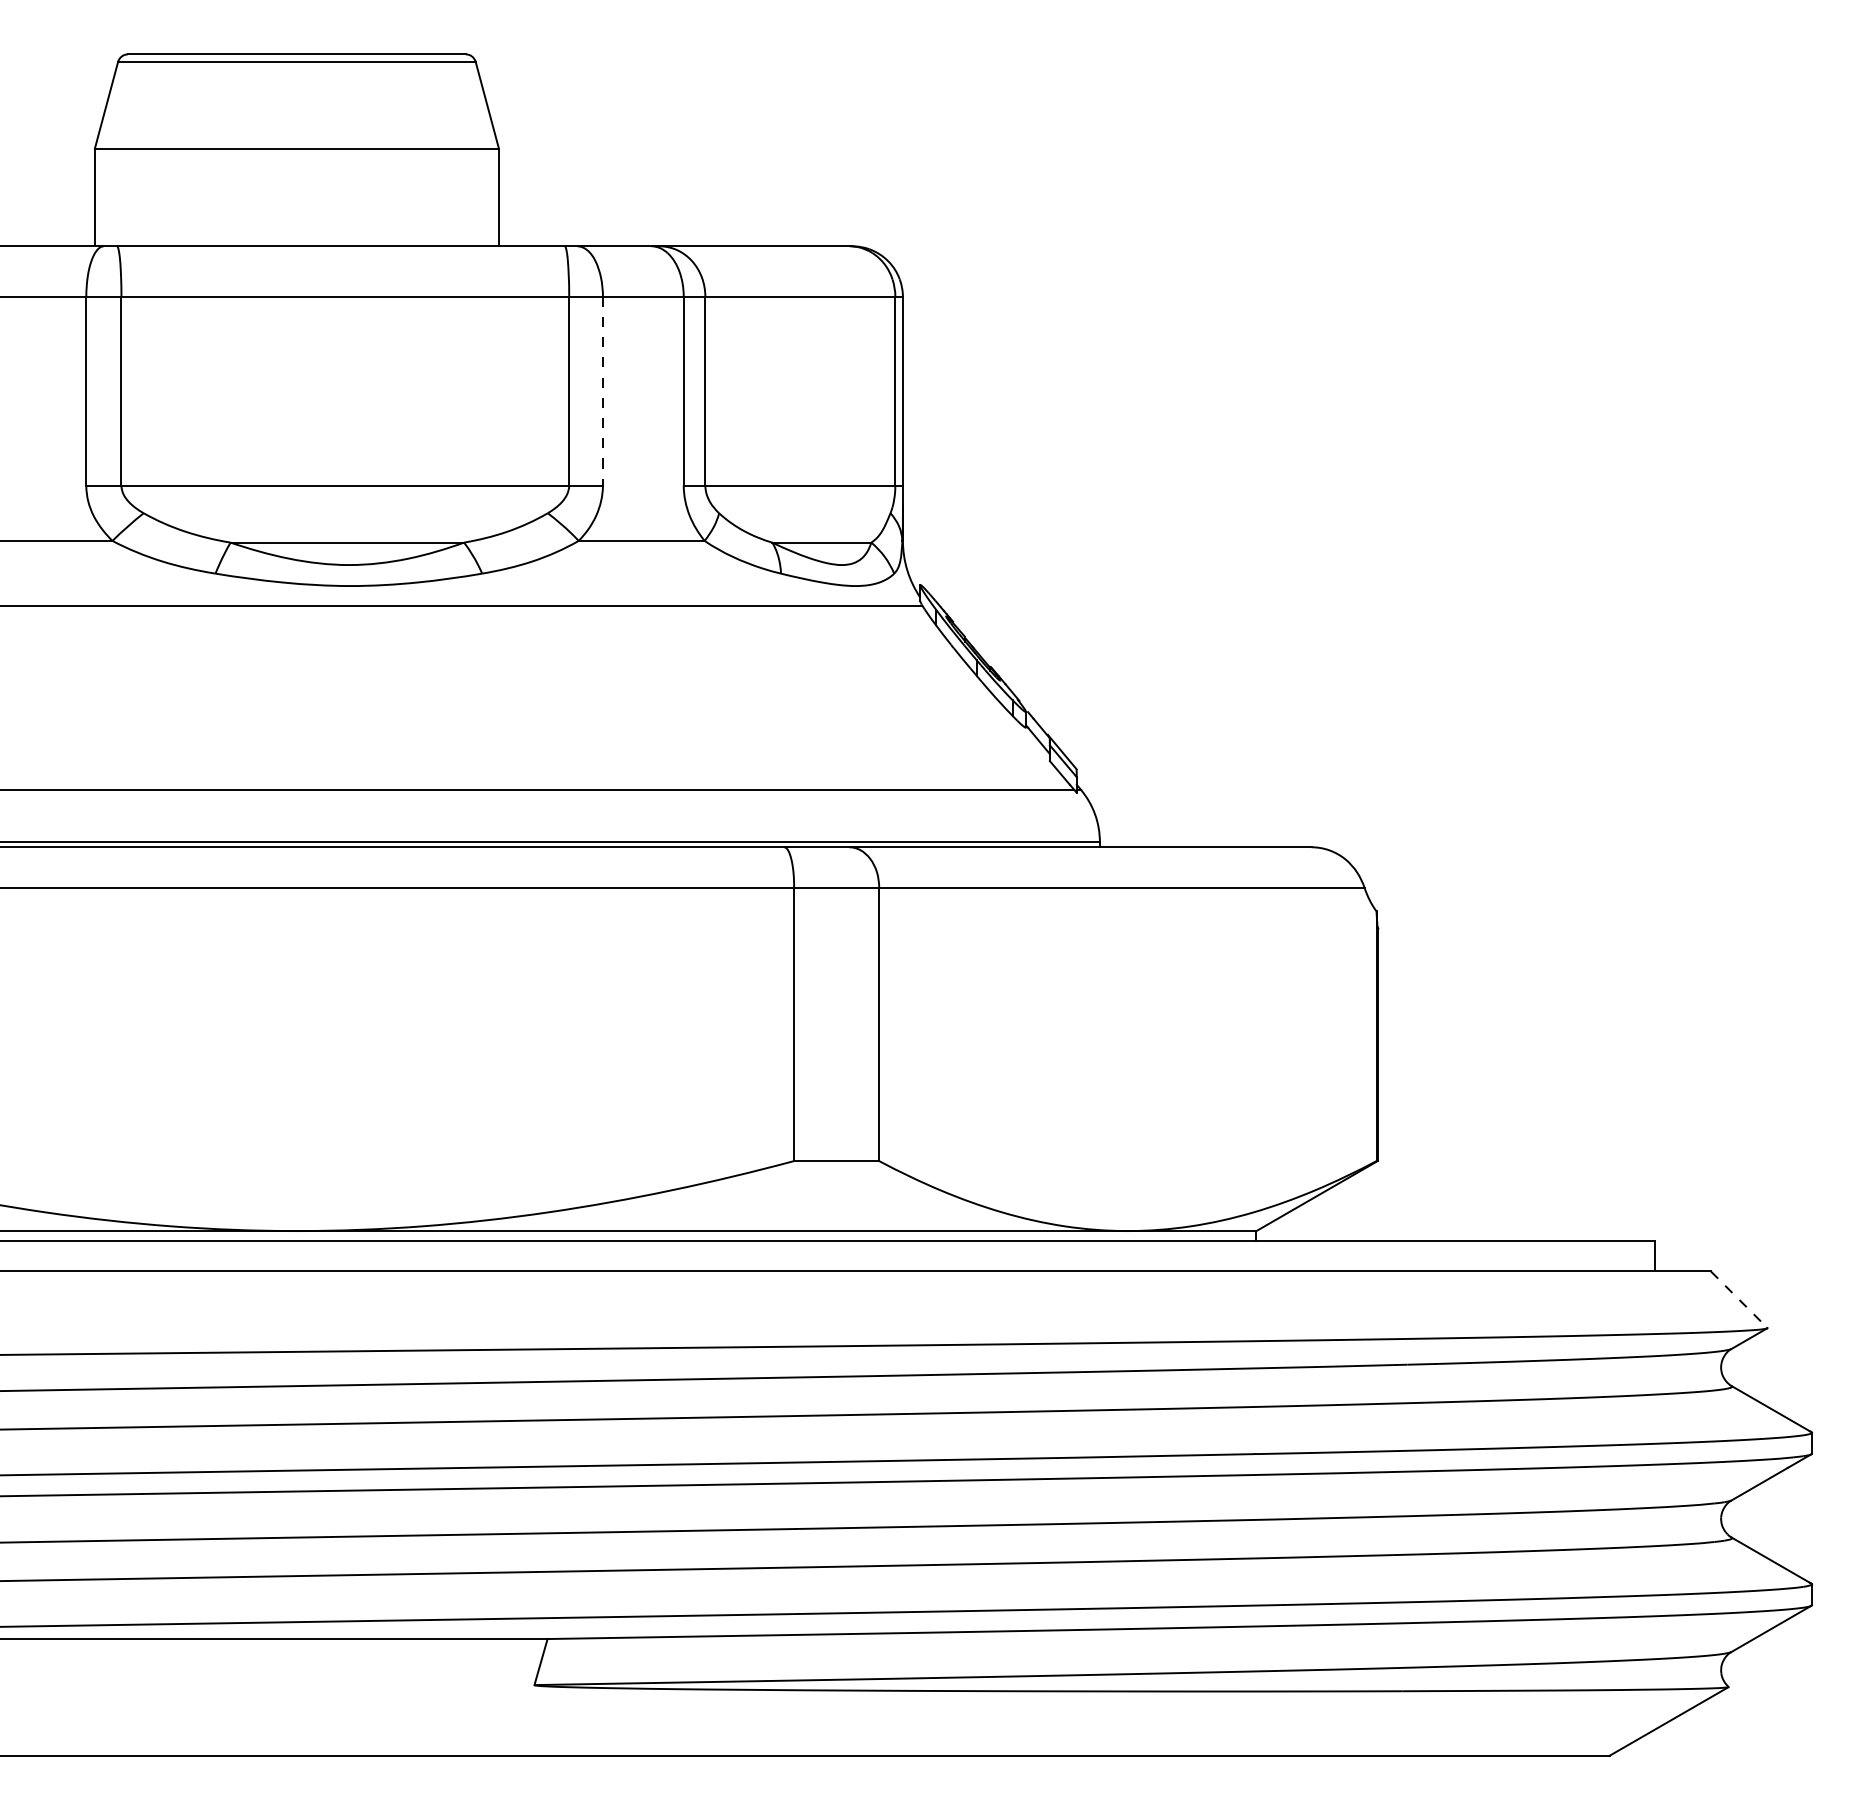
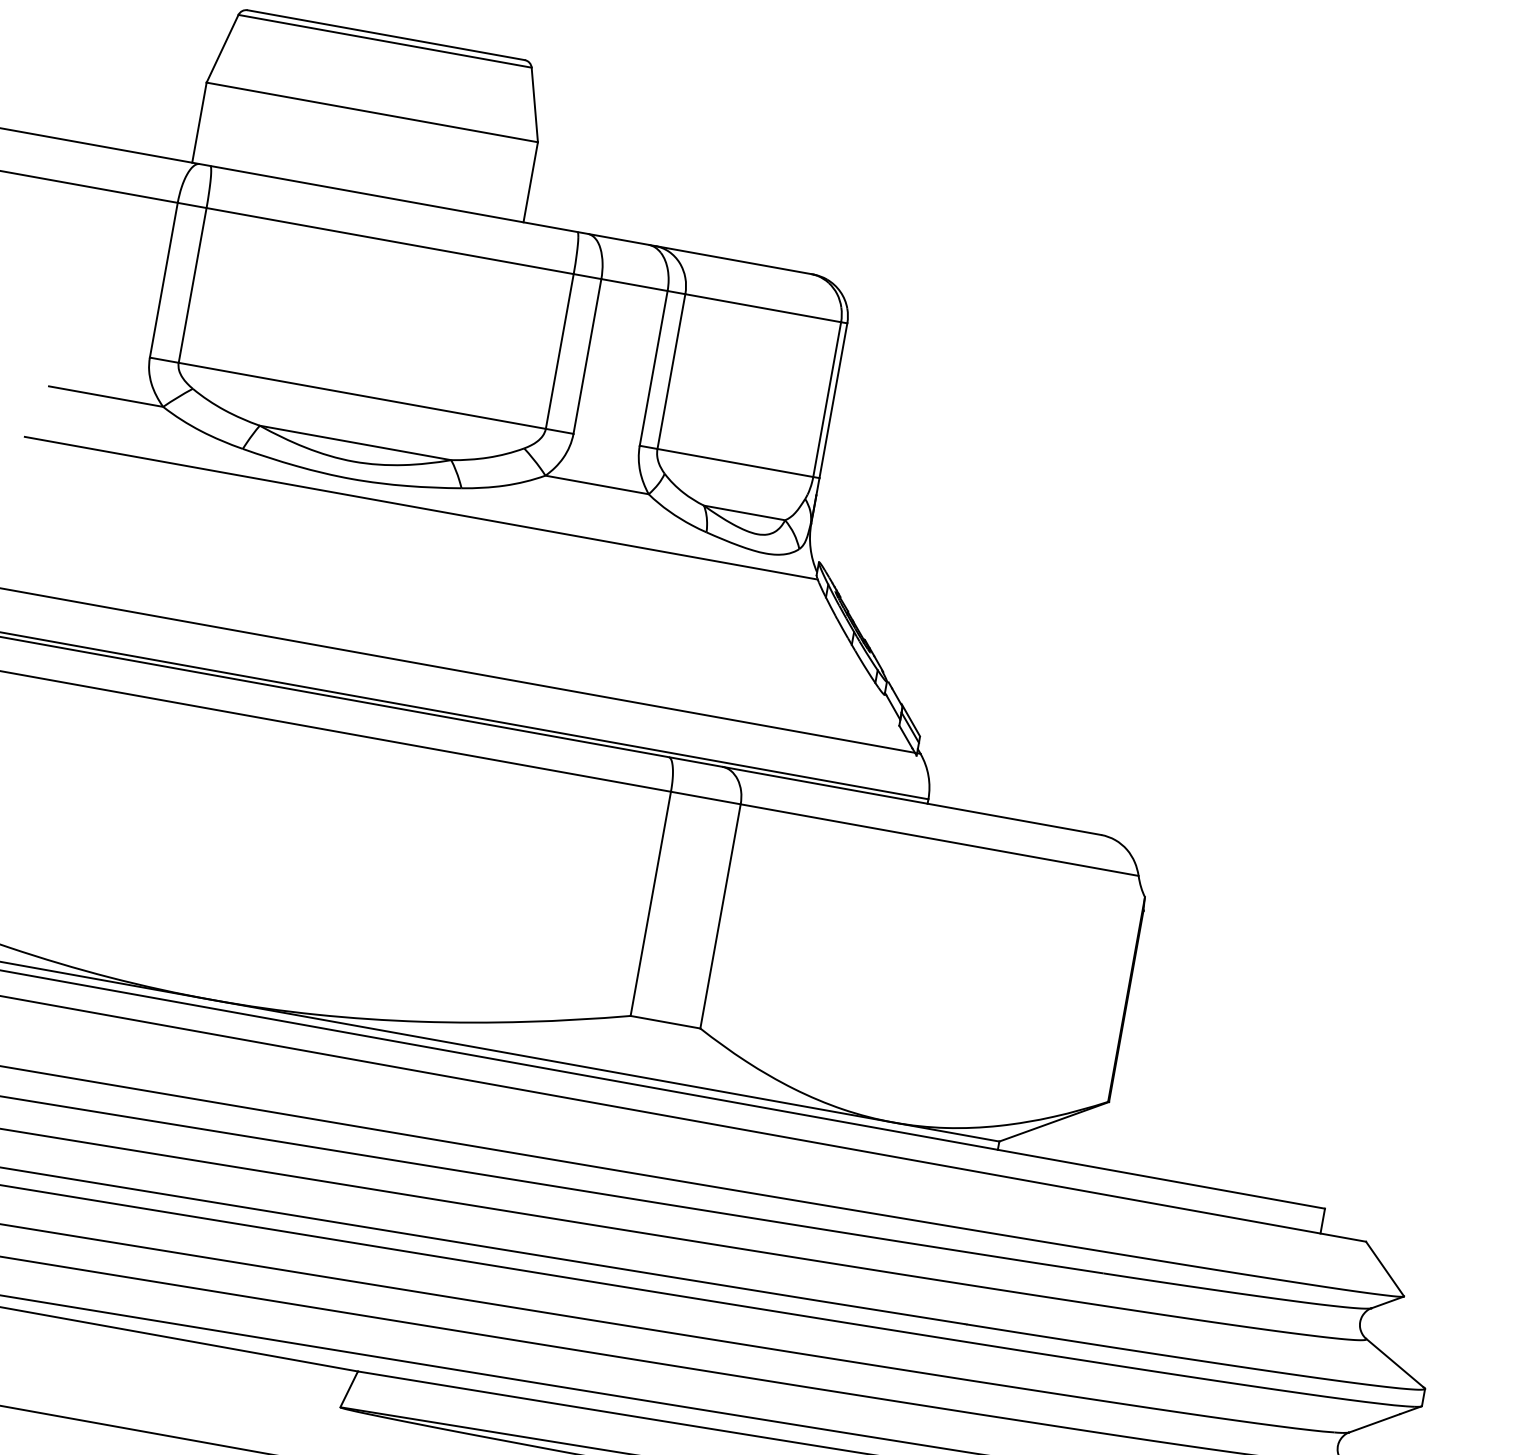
line: (602, 391) -> (587, 356), dashed -> solid
line: (1739, 1299) -> (1385, 1268), dashed -> solid

